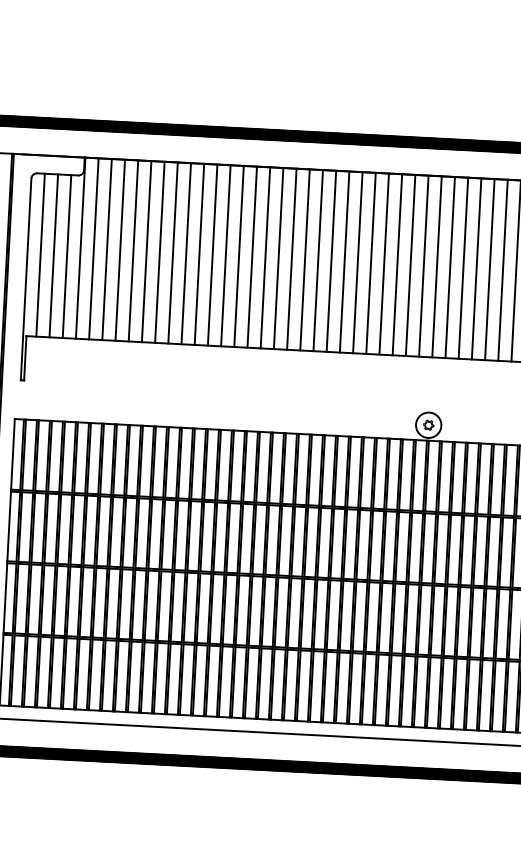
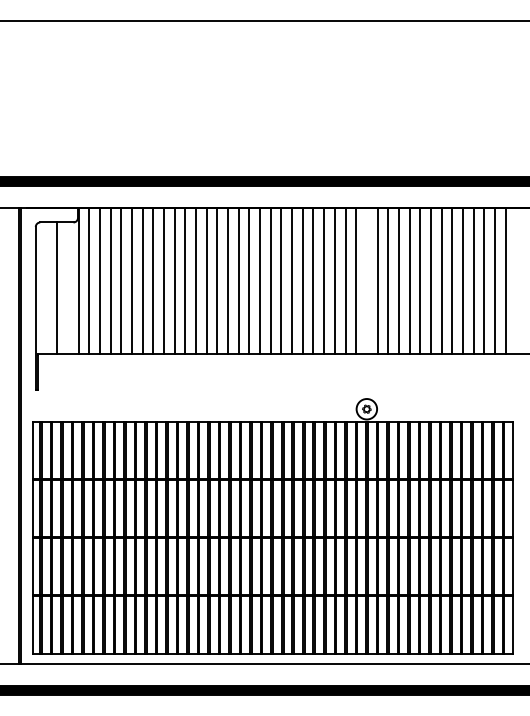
line: (40, 255) -> (46, 288), removed
line: (66, 256) -> (67, 288), removed
line: (436, 266) -> (366, 280), removed

